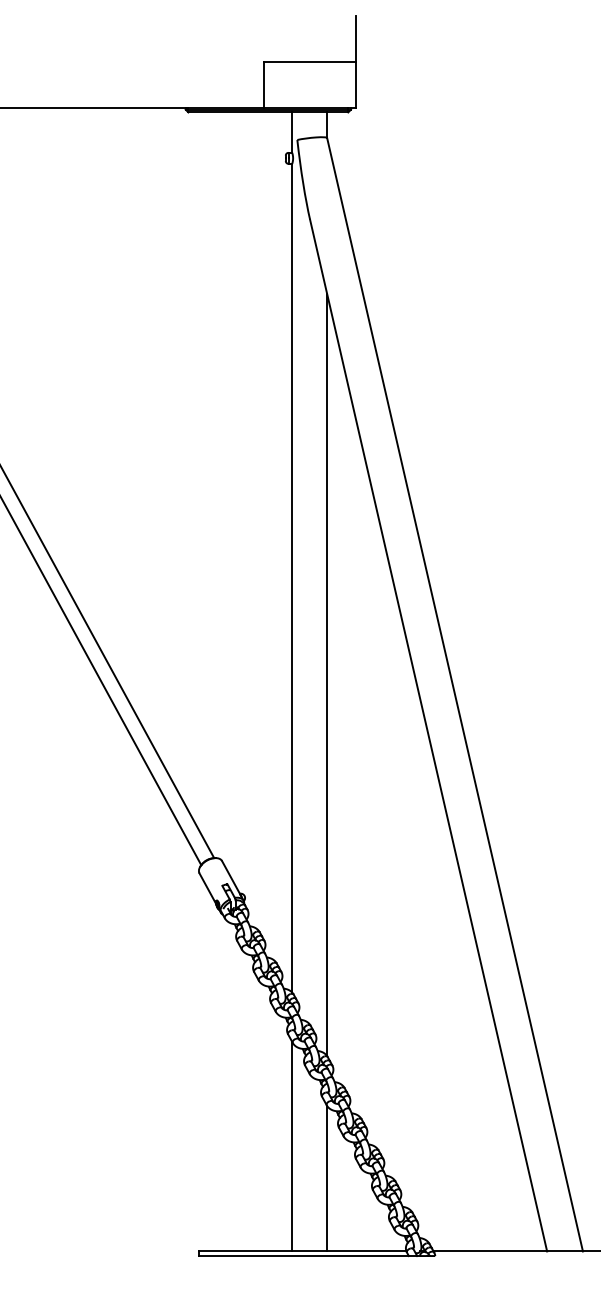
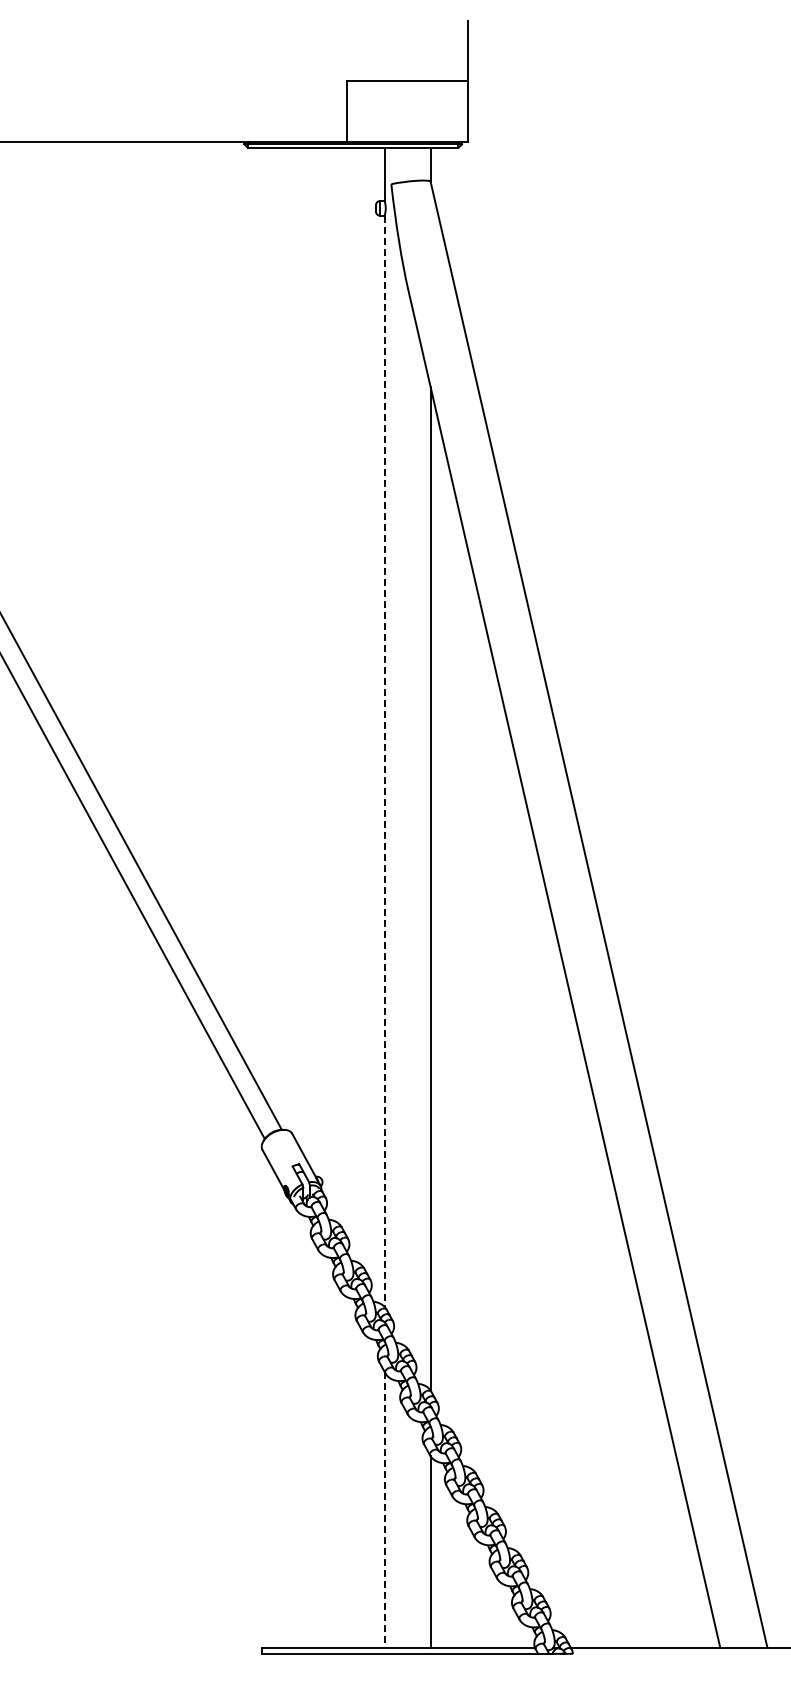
line: (292, 578) -> (384, 761), solid -> dashed
line: (292, 1146) -> (384, 1509), solid -> dashed

